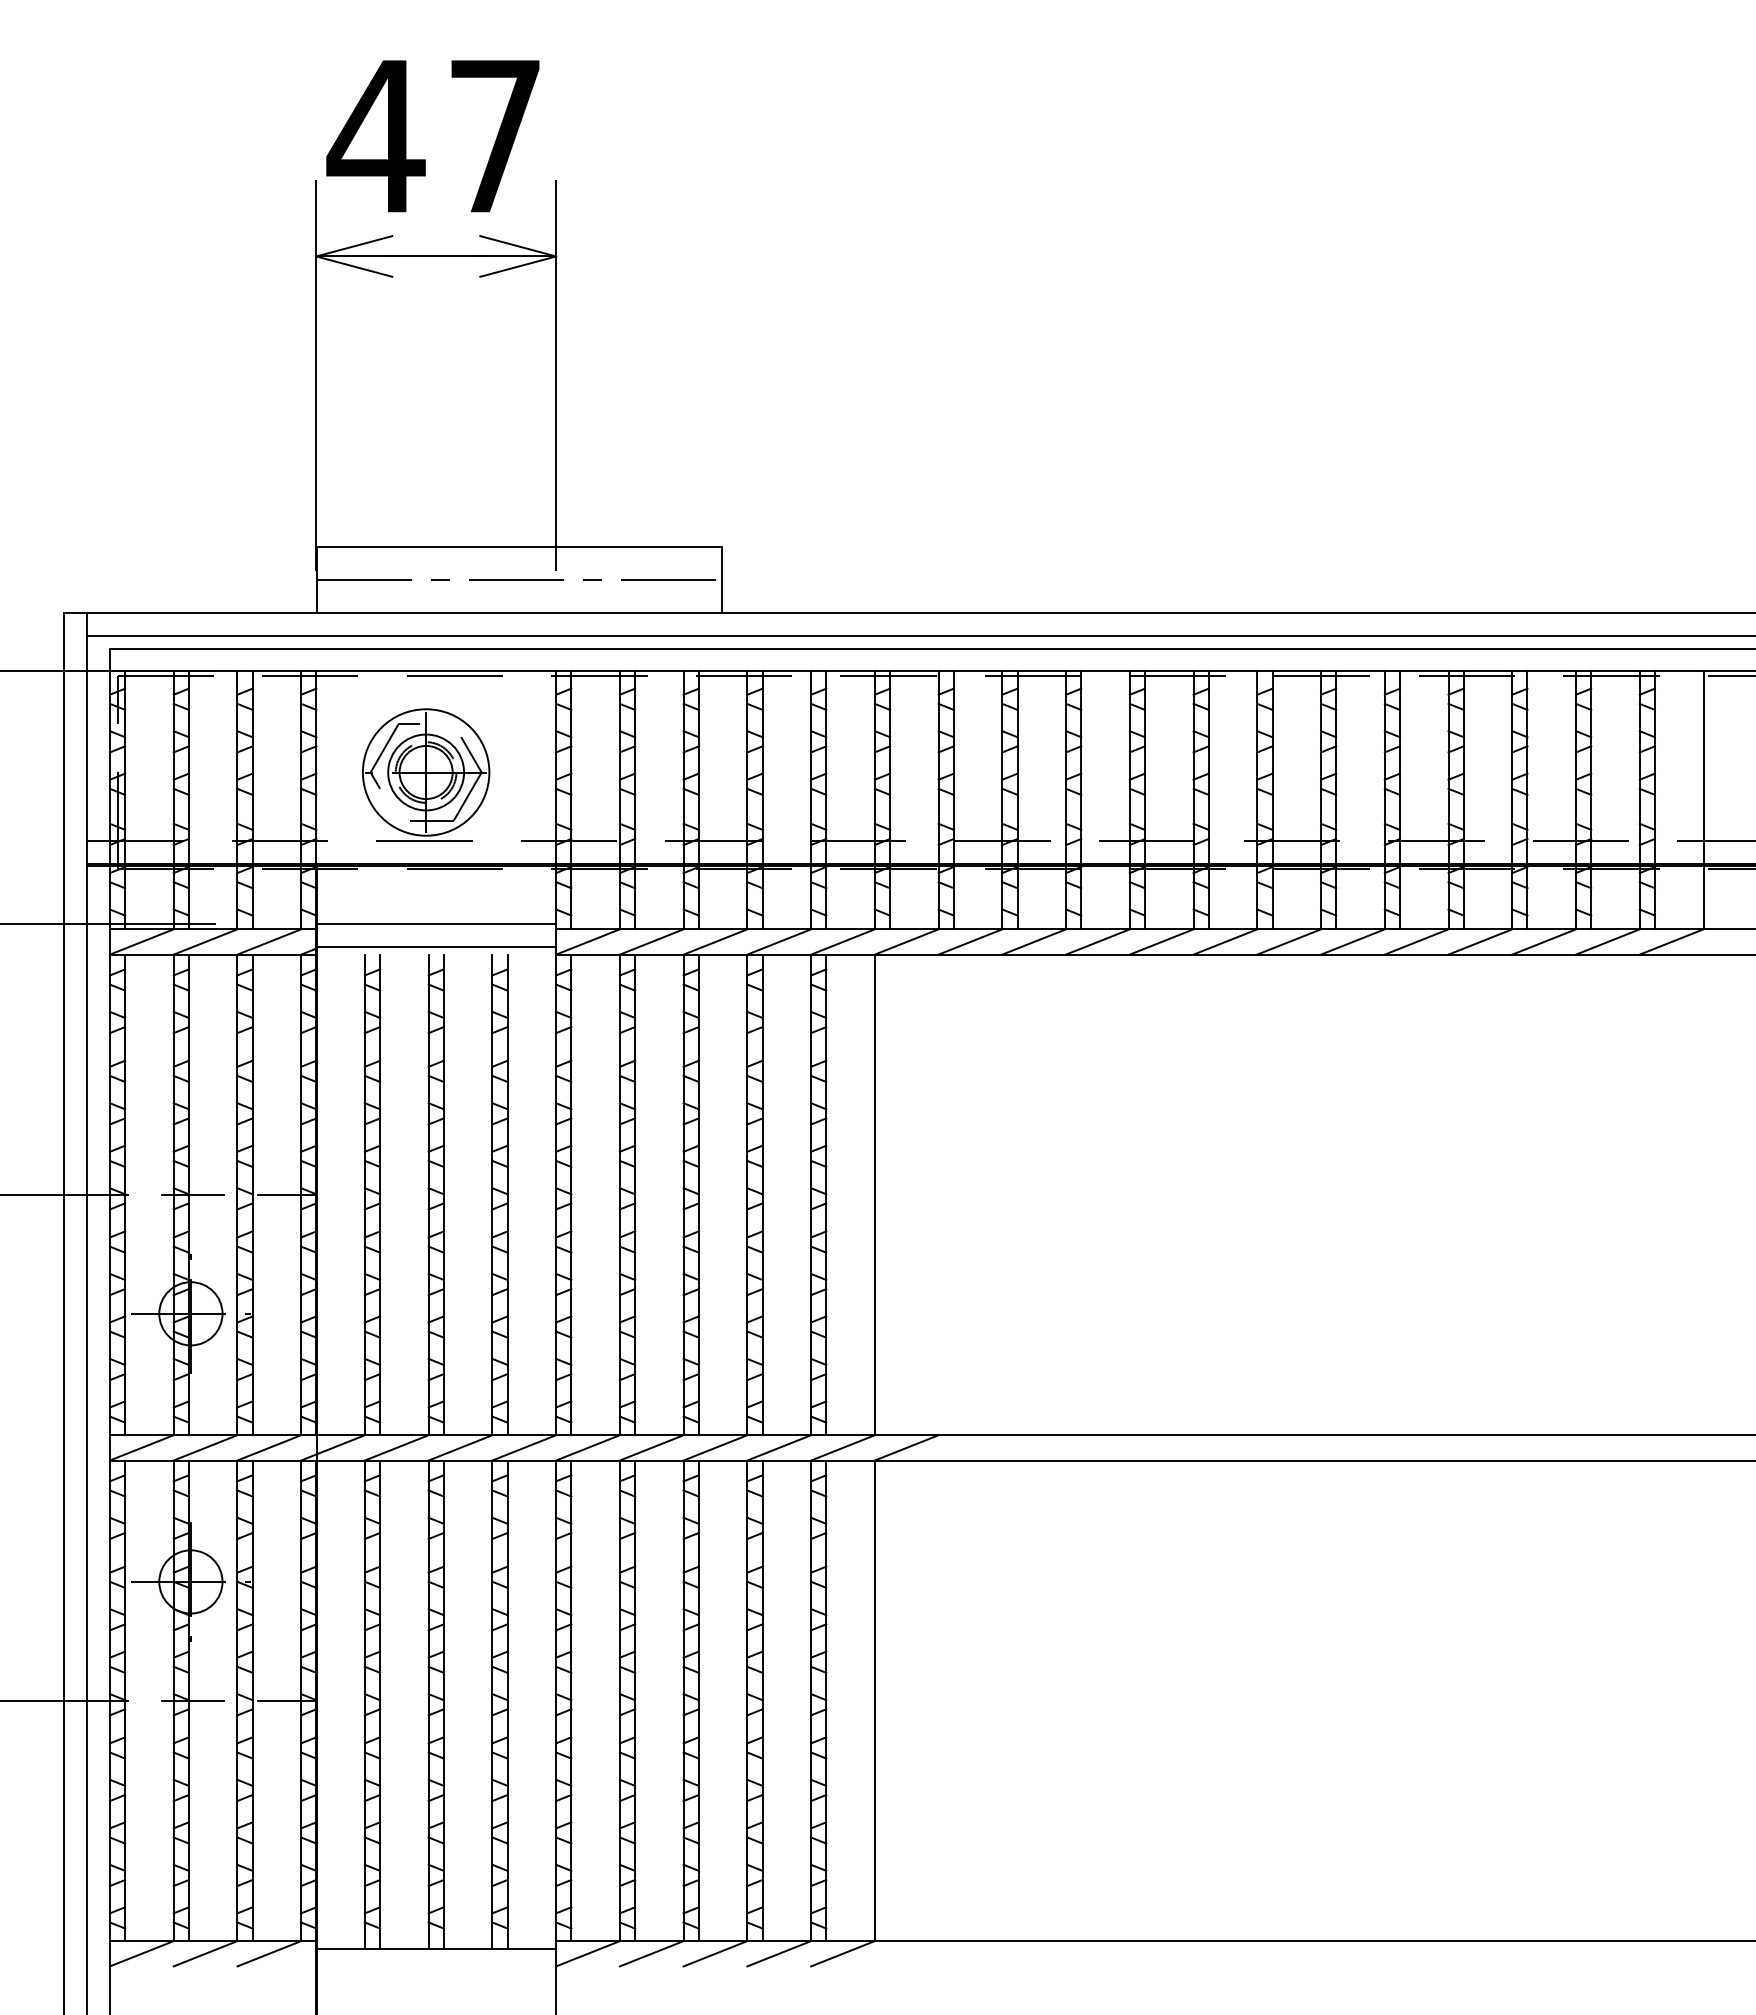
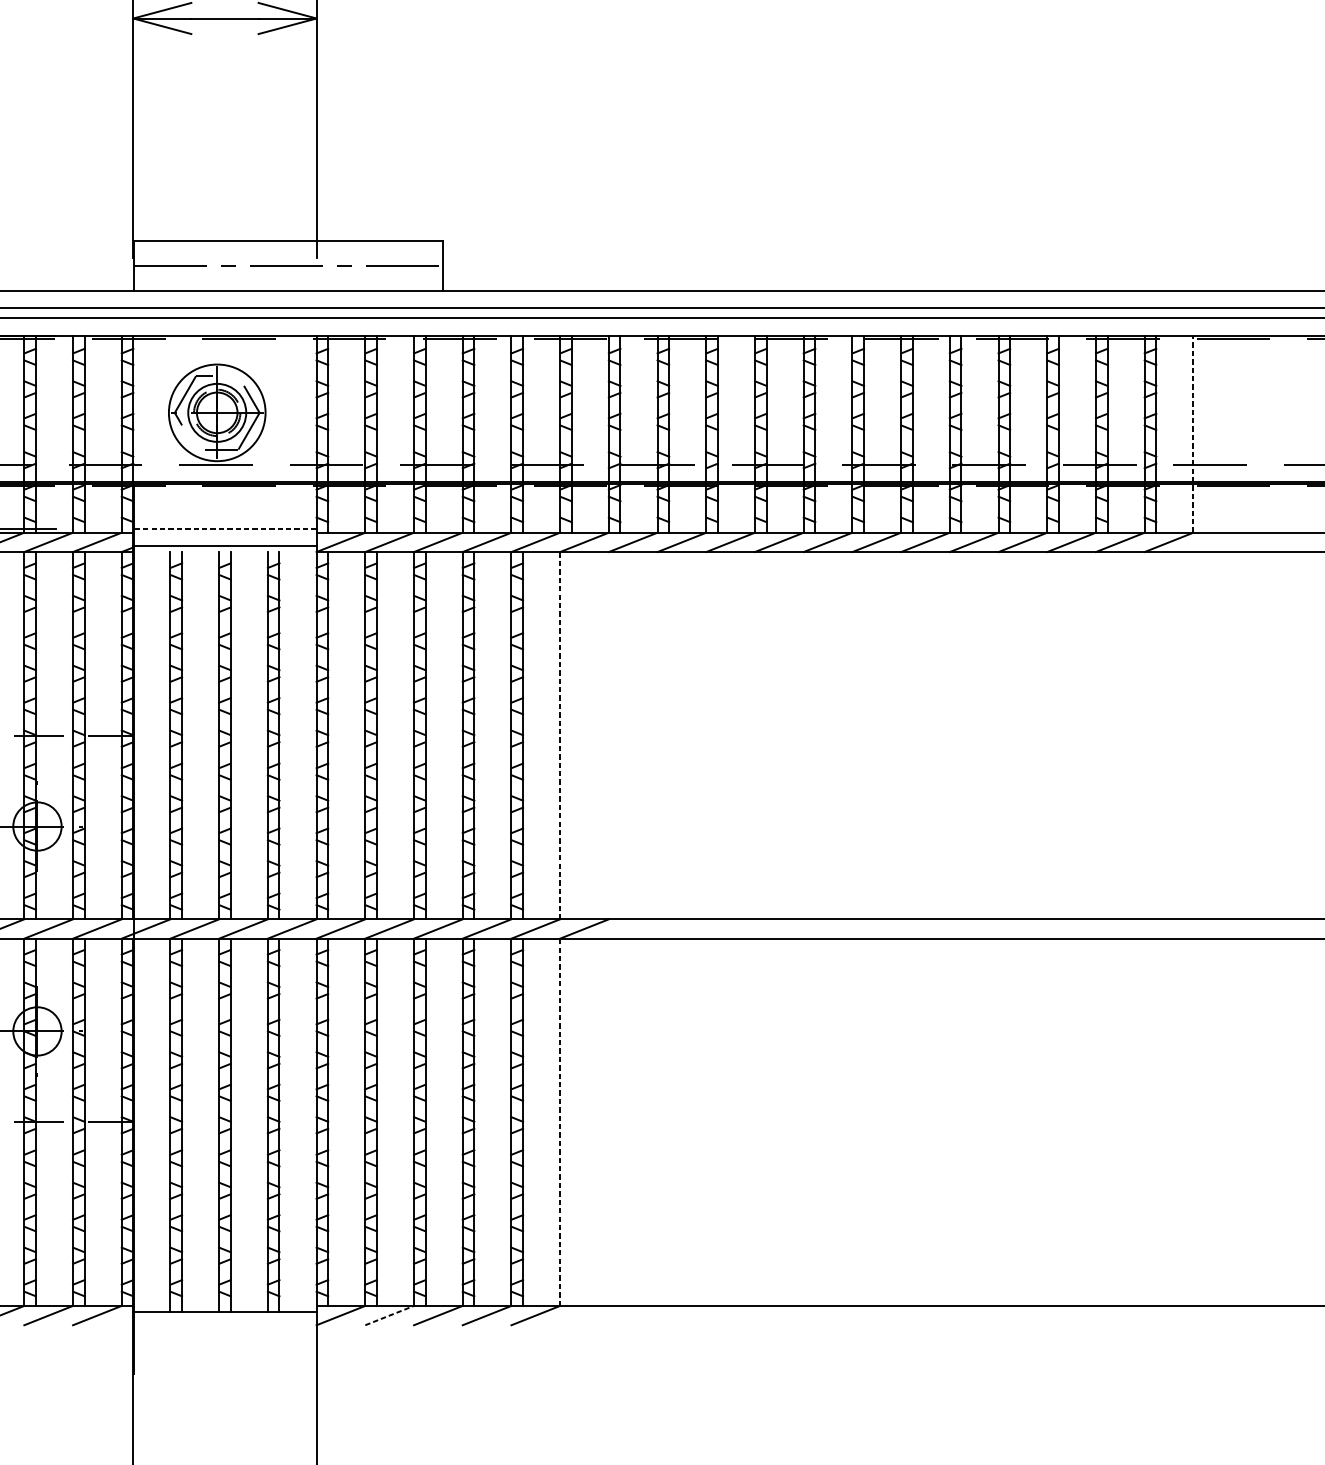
line: (1703, 799) -> (1193, 433), solid -> dashed
line: (436, 924) -> (225, 529), solid -> dashed
line: (874, 1194) -> (559, 735), solid -> dashed
line: (874, 1700) -> (559, 1122), solid -> dashed
line: (652, 1953) -> (390, 1315), solid -> dashed

